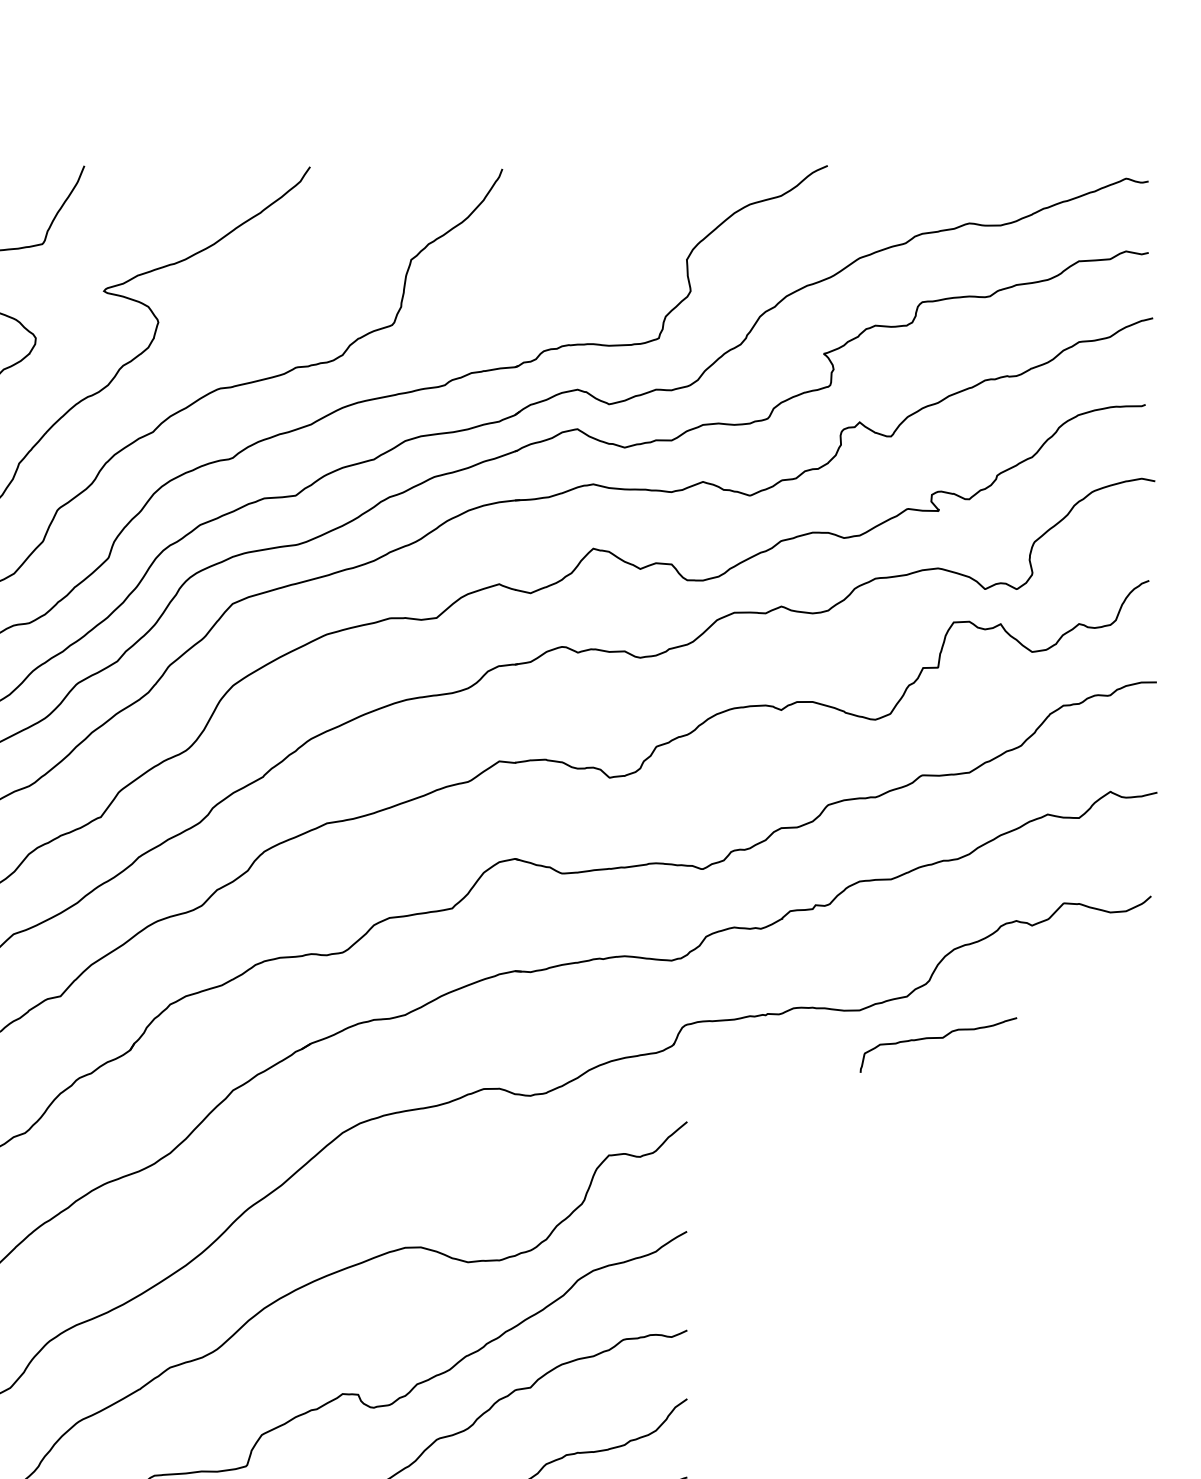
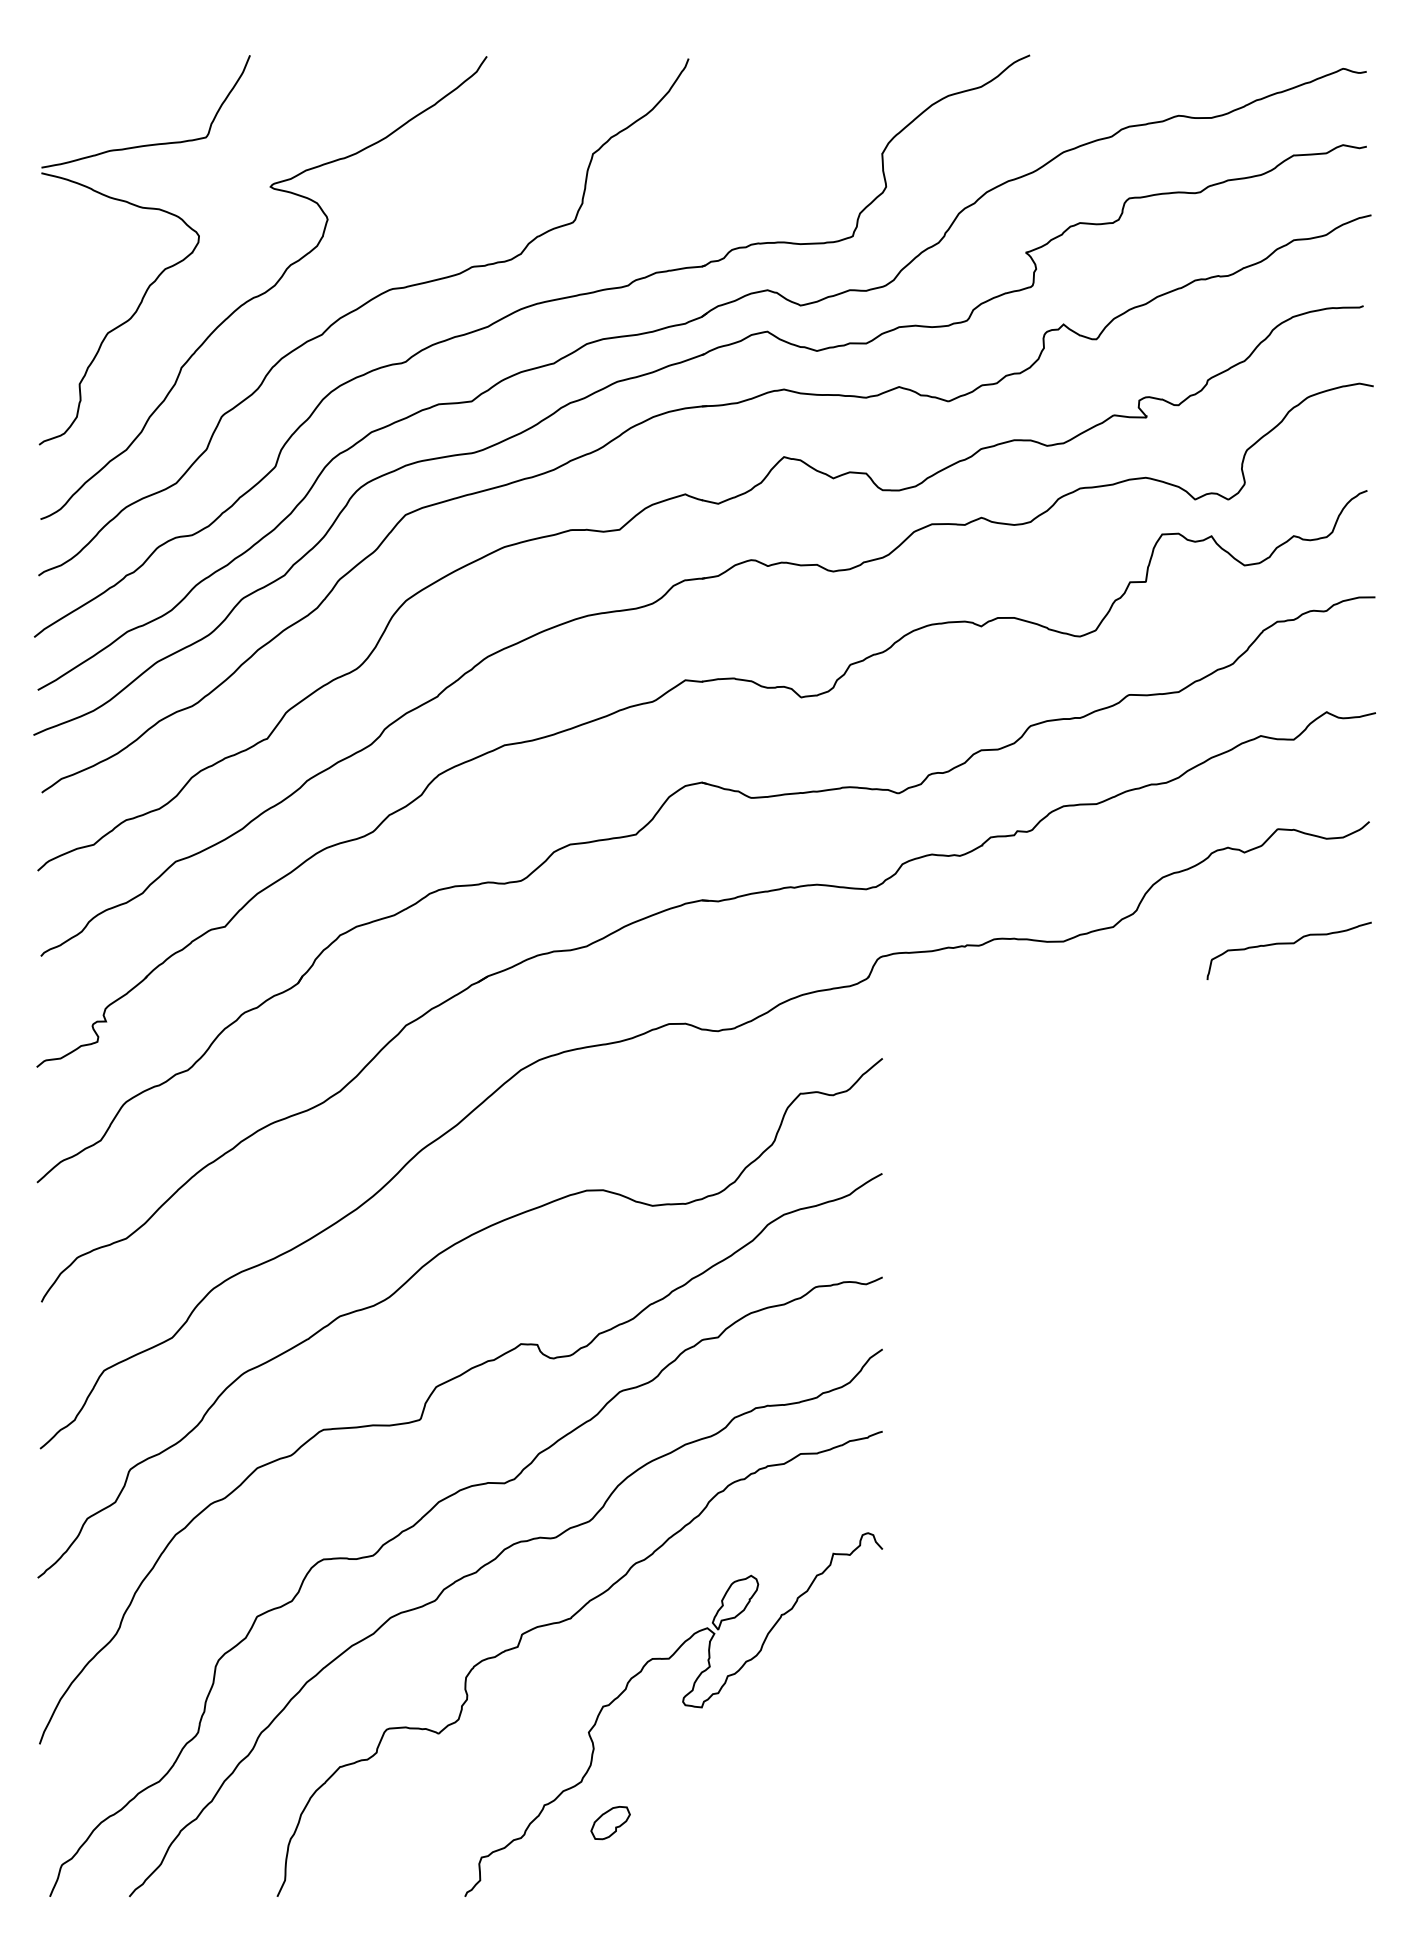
curve: (937, 1038) -> (1288, 944), moved

